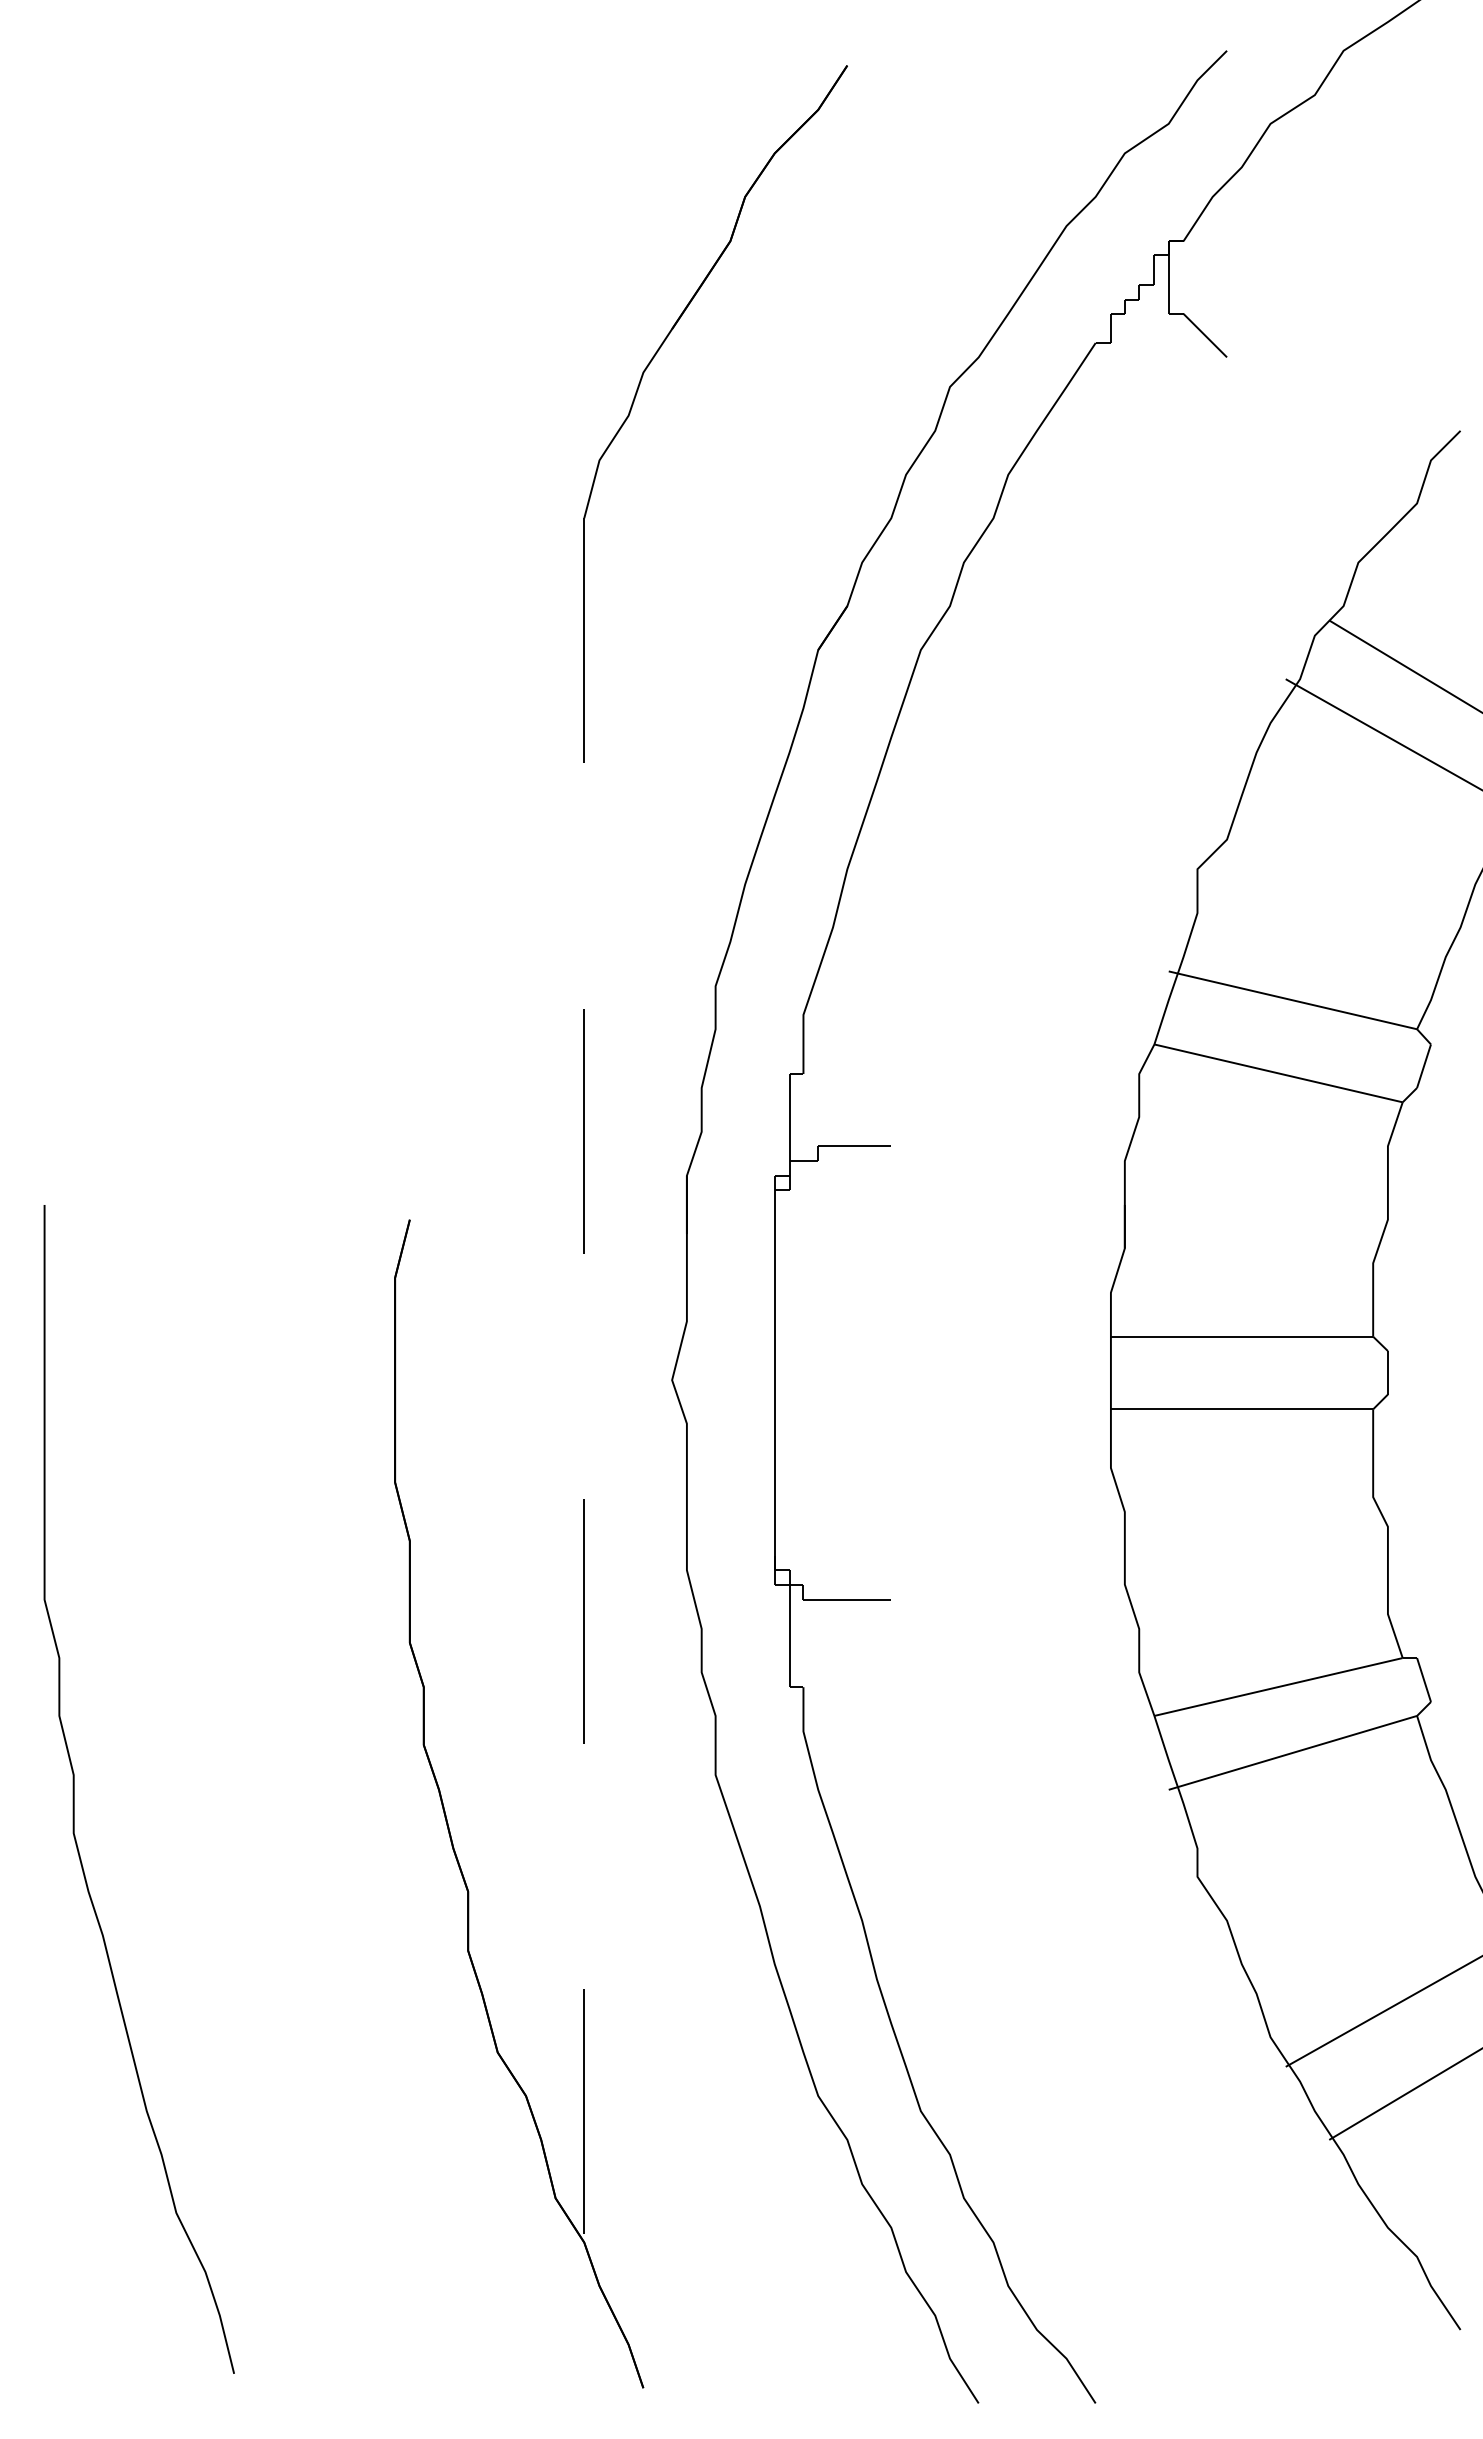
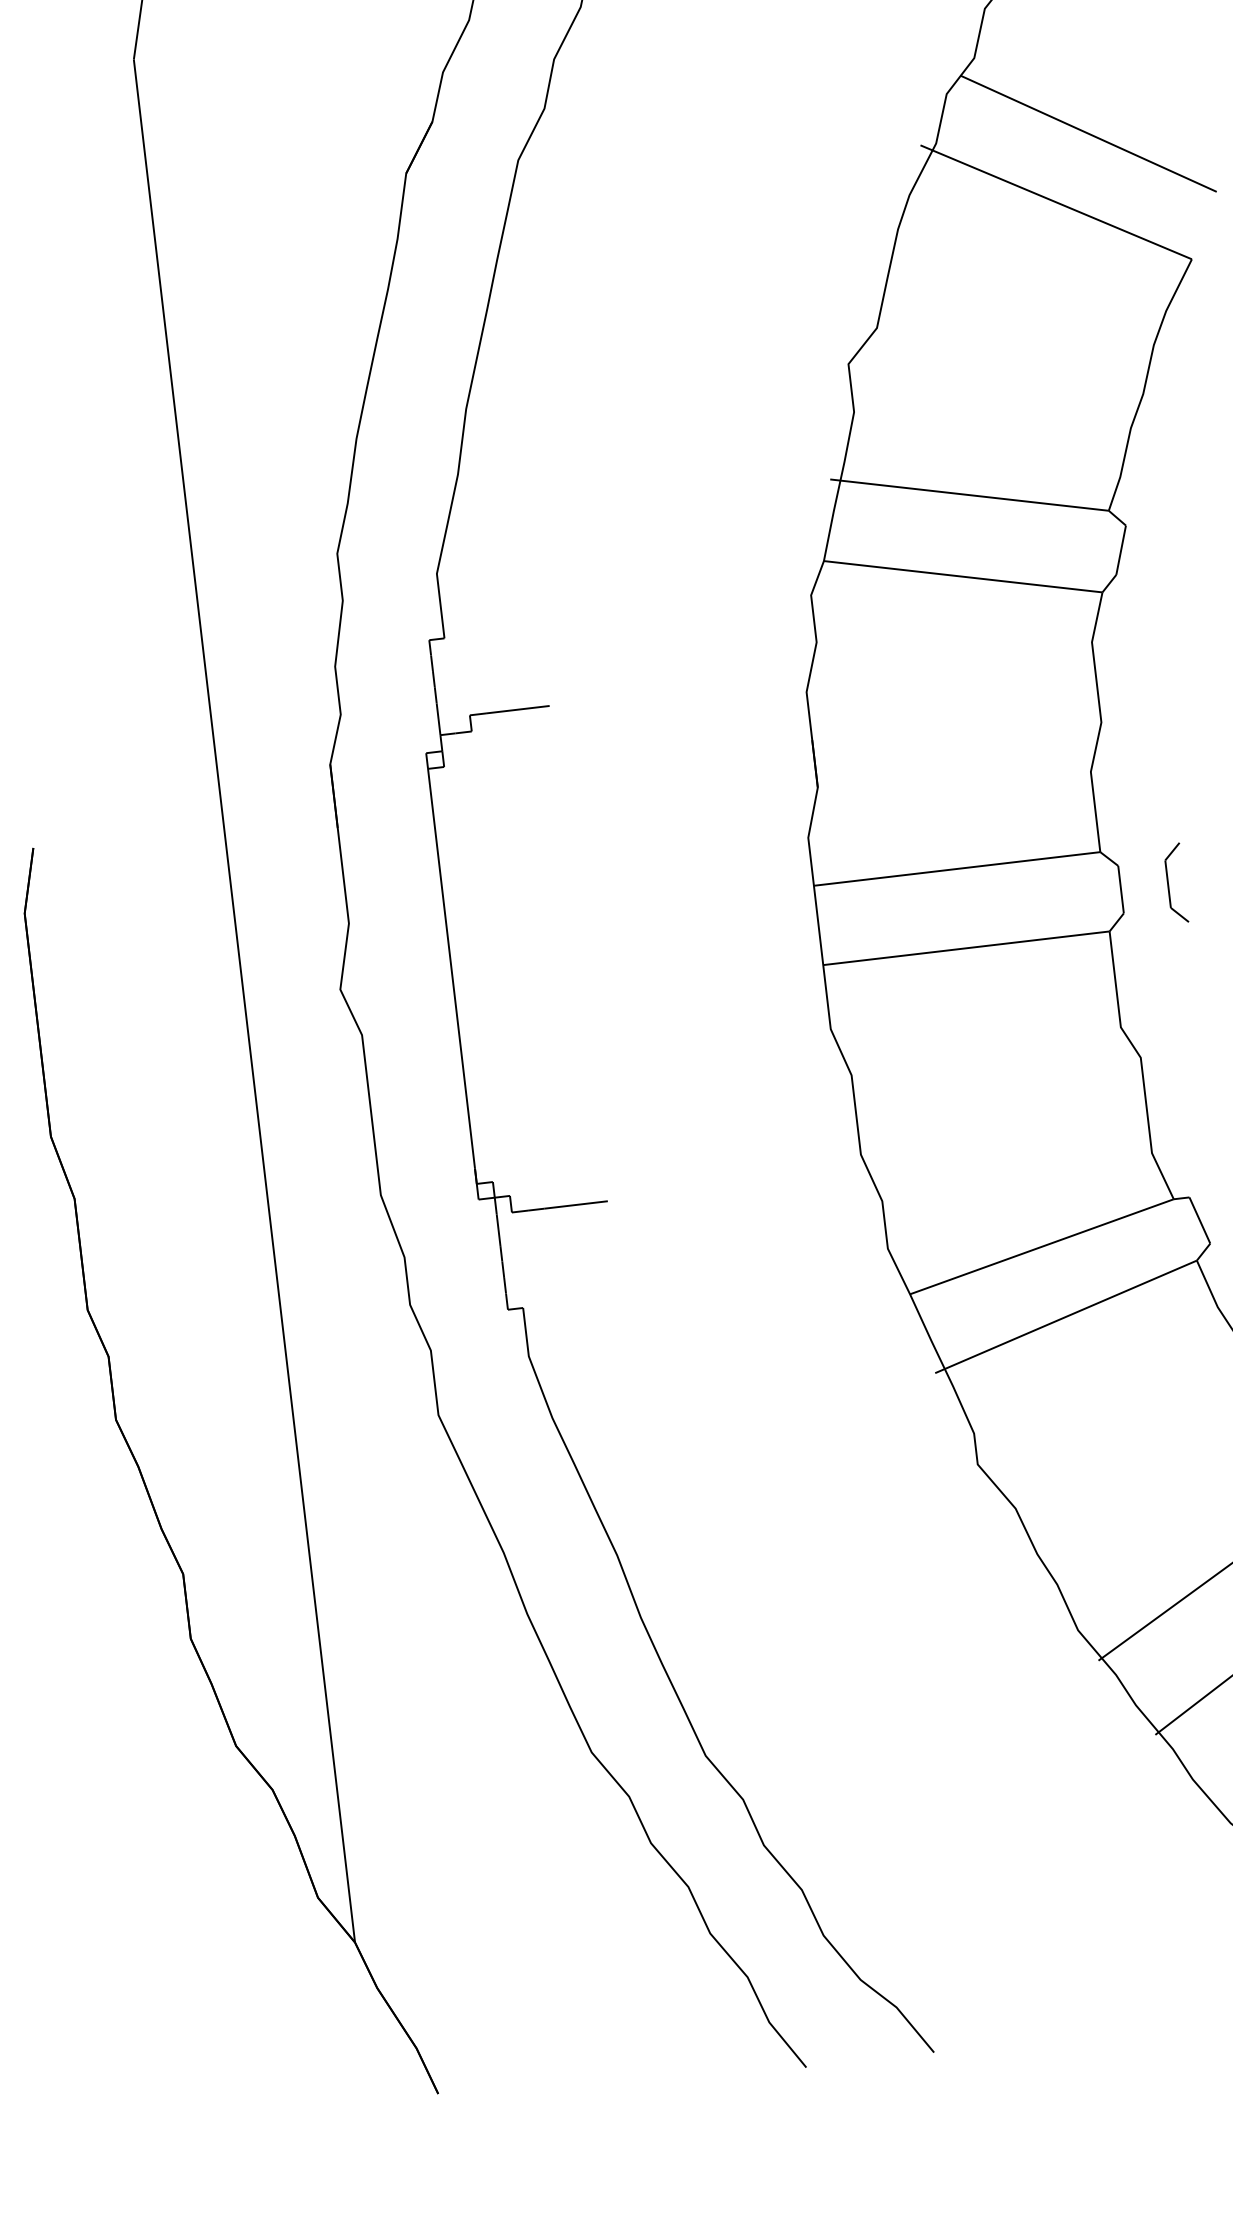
part: (1431, 1372) -> (1168, 883), added
line: (584, 1380) -> (244, 1001), dashed -> solid

